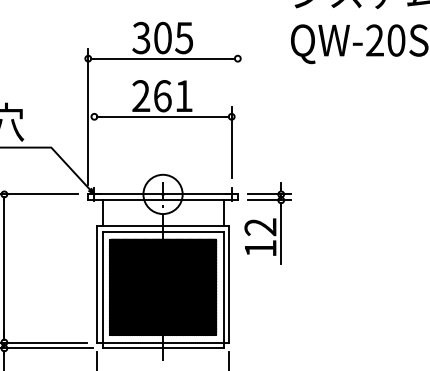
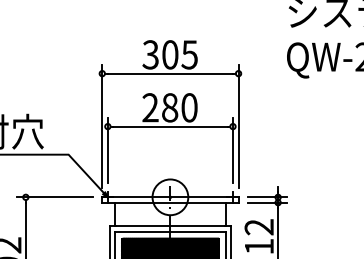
text: (172, 96) -> (179, 108), 261 -> 280
line: (237, 116) -> (238, 126), added
line: (94, 142) -> (107, 150), added

